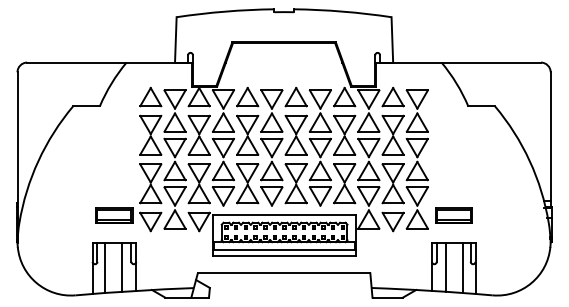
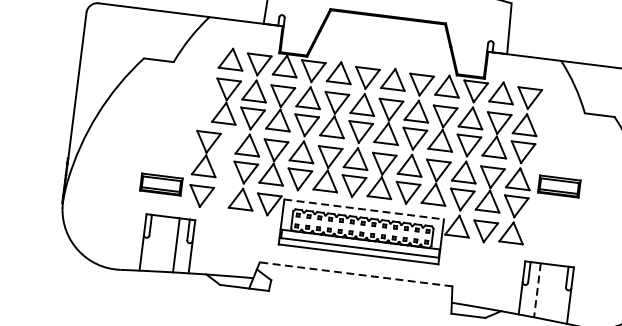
part: (128, 207) -> (178, 177), moved
line: (284, 215) -> (364, 209), solid -> dashed
part: (453, 215) -> (559, 186), moved
line: (105, 267) -> (157, 242), removed
line: (462, 267) -> (556, 292), removed
line: (445, 268) -> (536, 291), solid -> dashed
line: (283, 273) -> (355, 274), solid -> dashed

